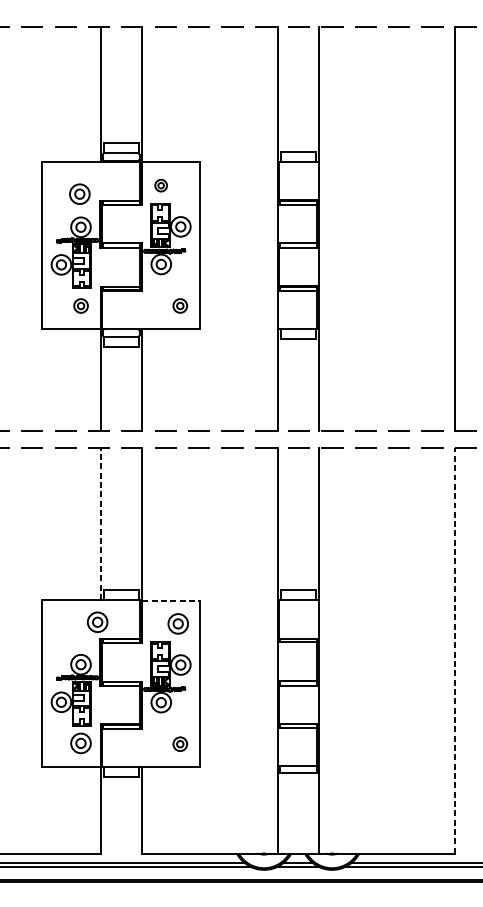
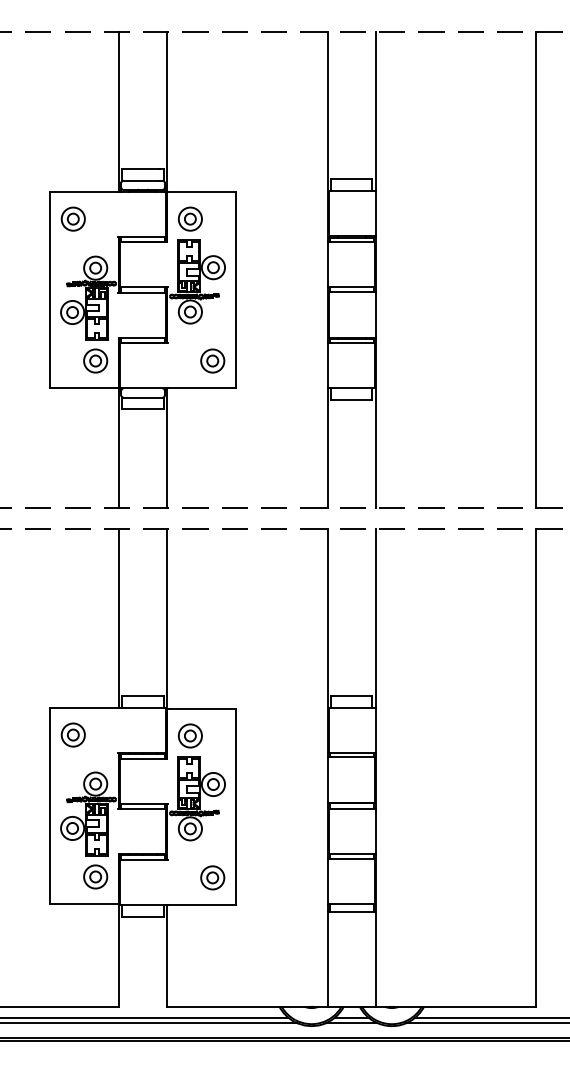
part: (160, 185) -> (189, 218), size x1.67
part: (79, 193) -> (72, 218), moved
part: (80, 305) -> (95, 360), size x1.43
part: (180, 305) -> (212, 360), size x1.43
line: (100, 523) -> (118, 617), dashed -> solid
line: (170, 600) -> (201, 708), dashed -> solid
part: (96, 621) -> (72, 734), moved
part: (177, 623) -> (189, 735), moved
line: (454, 650) -> (536, 767), dashed -> solid
part: (180, 743) -> (212, 877), size x1.43

